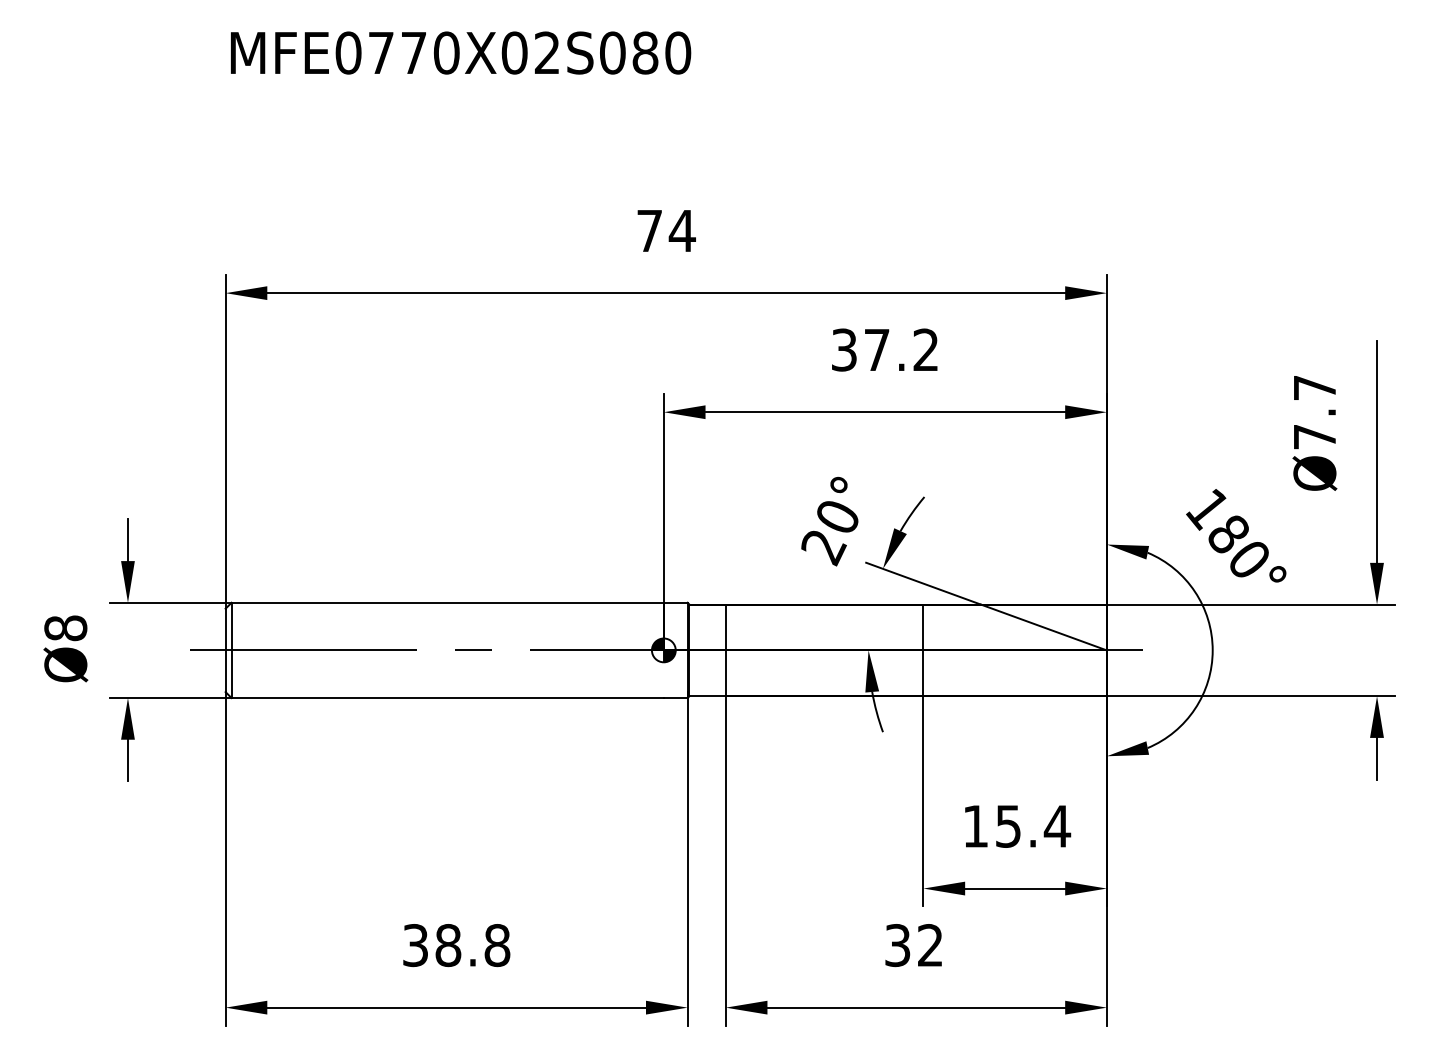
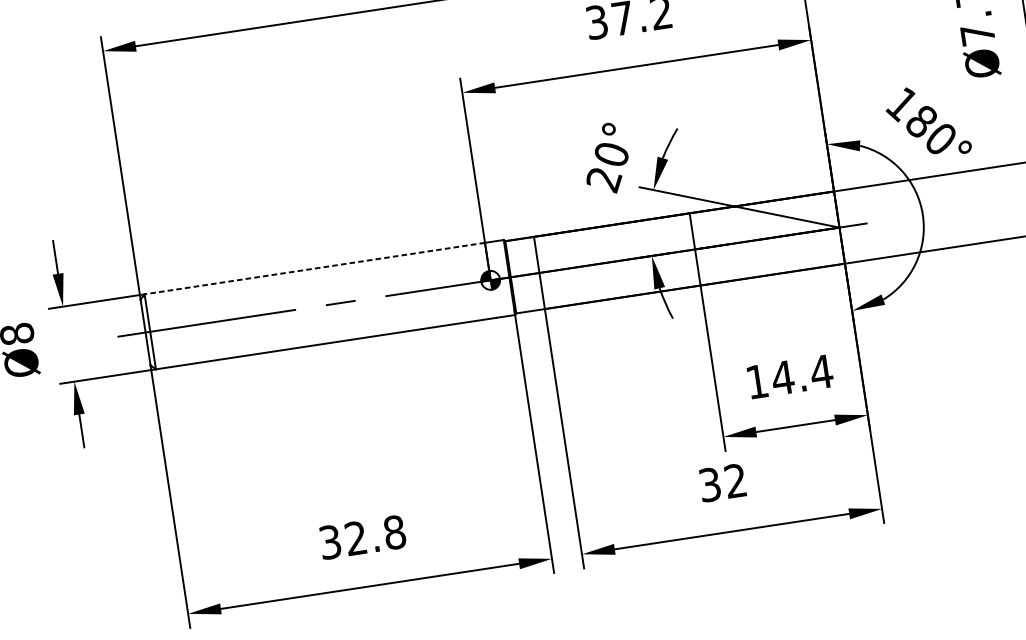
line: (447, 602) -> (314, 268), solid -> dashed
text: (1008, 826) -> (783, 377), 15.4 -> 14.4
text: (448, 945) -> (356, 538), 38.8 -> 32.8

